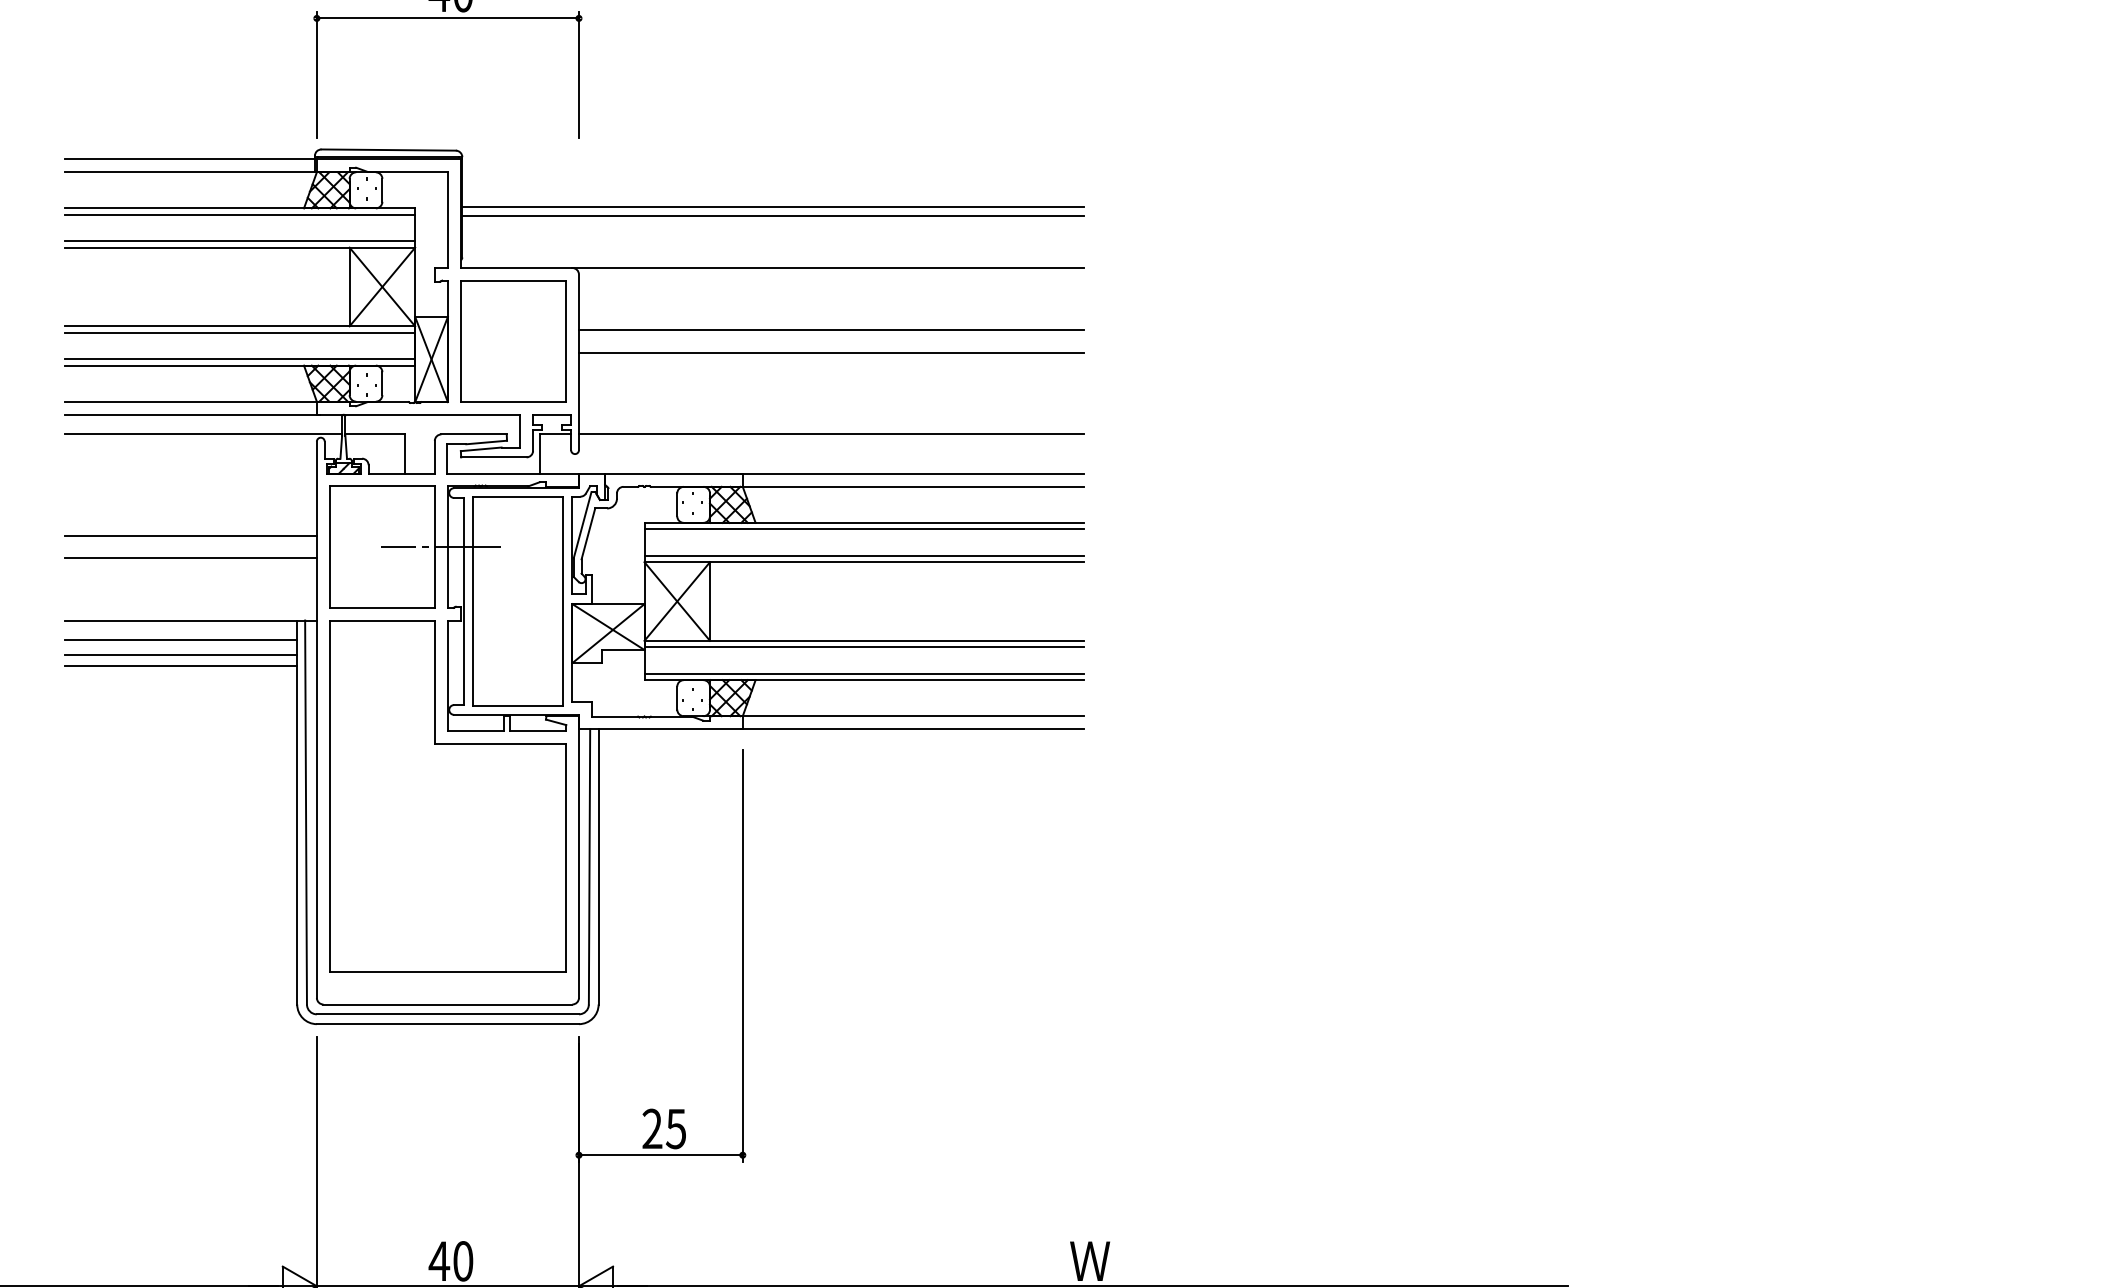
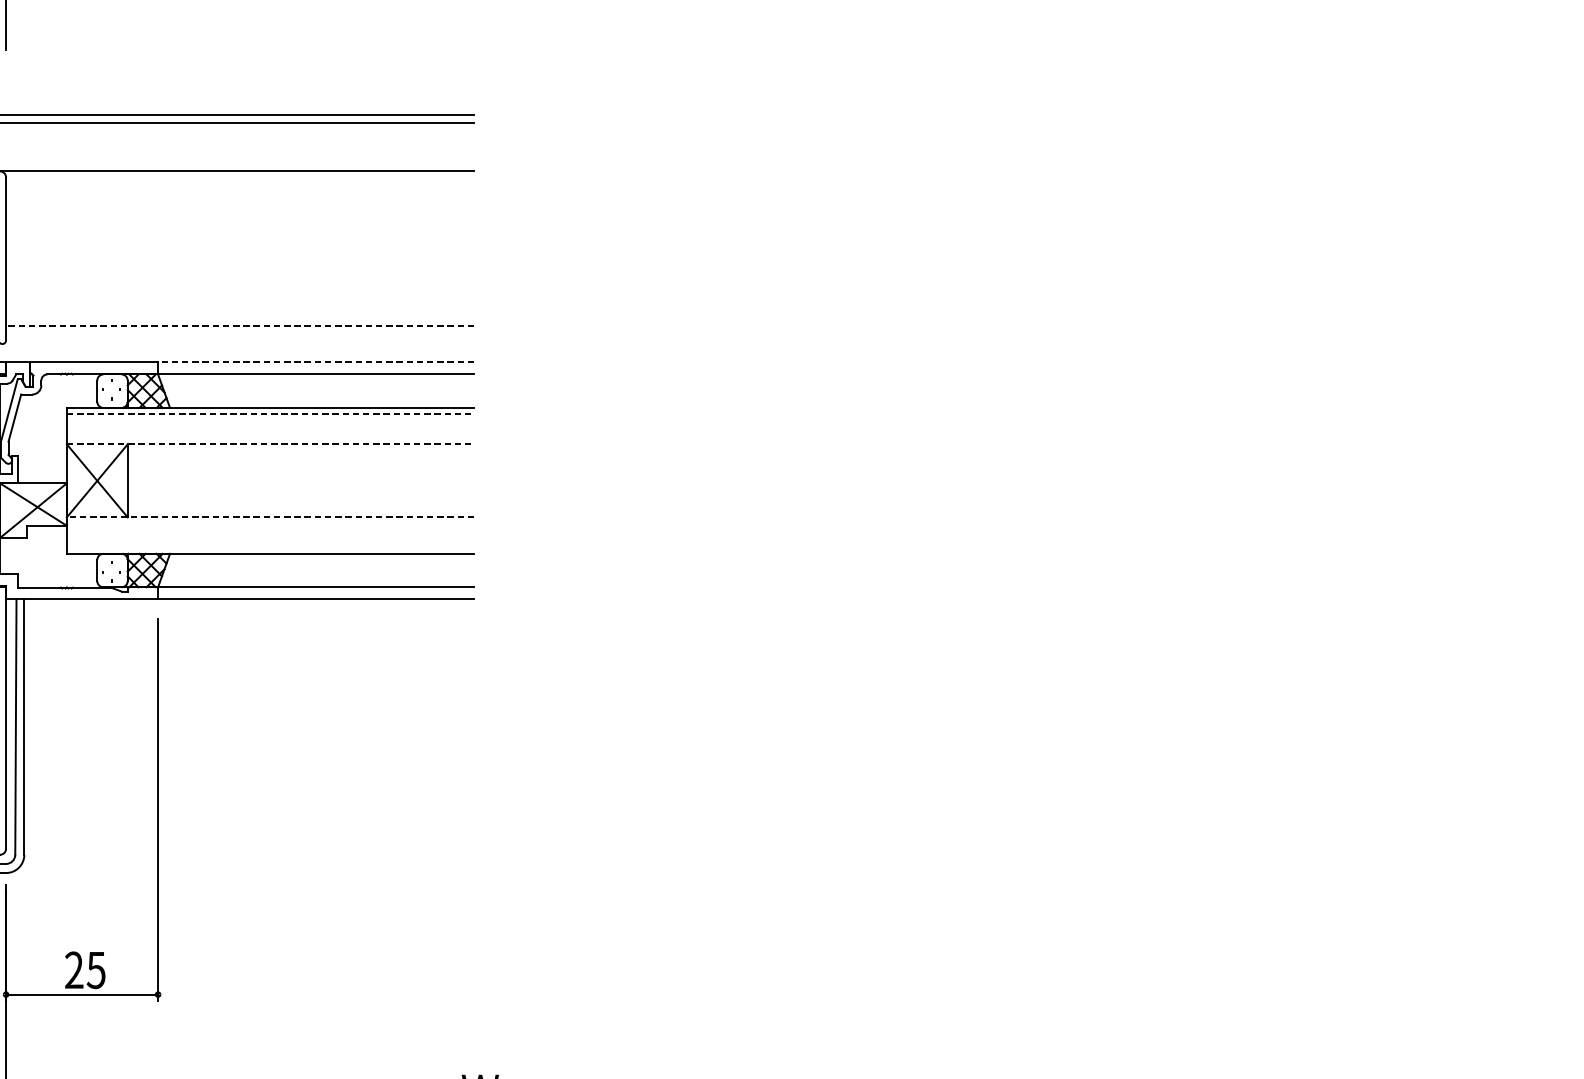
line: (830, 330) -> (239, 229), removed
line: (830, 352) -> (239, 249), removed
line: (830, 434) -> (239, 325), solid -> dashed
line: (911, 473) -> (314, 362), solid -> dashed
line: (864, 529) -> (271, 414), solid -> dashed
line: (863, 555) -> (270, 438), removed
line: (864, 562) -> (271, 444), solid -> dashed
line: (864, 640) -> (271, 517), solid -> dashed
line: (863, 647) -> (270, 523), removed
line: (863, 673) -> (270, 547), removed

